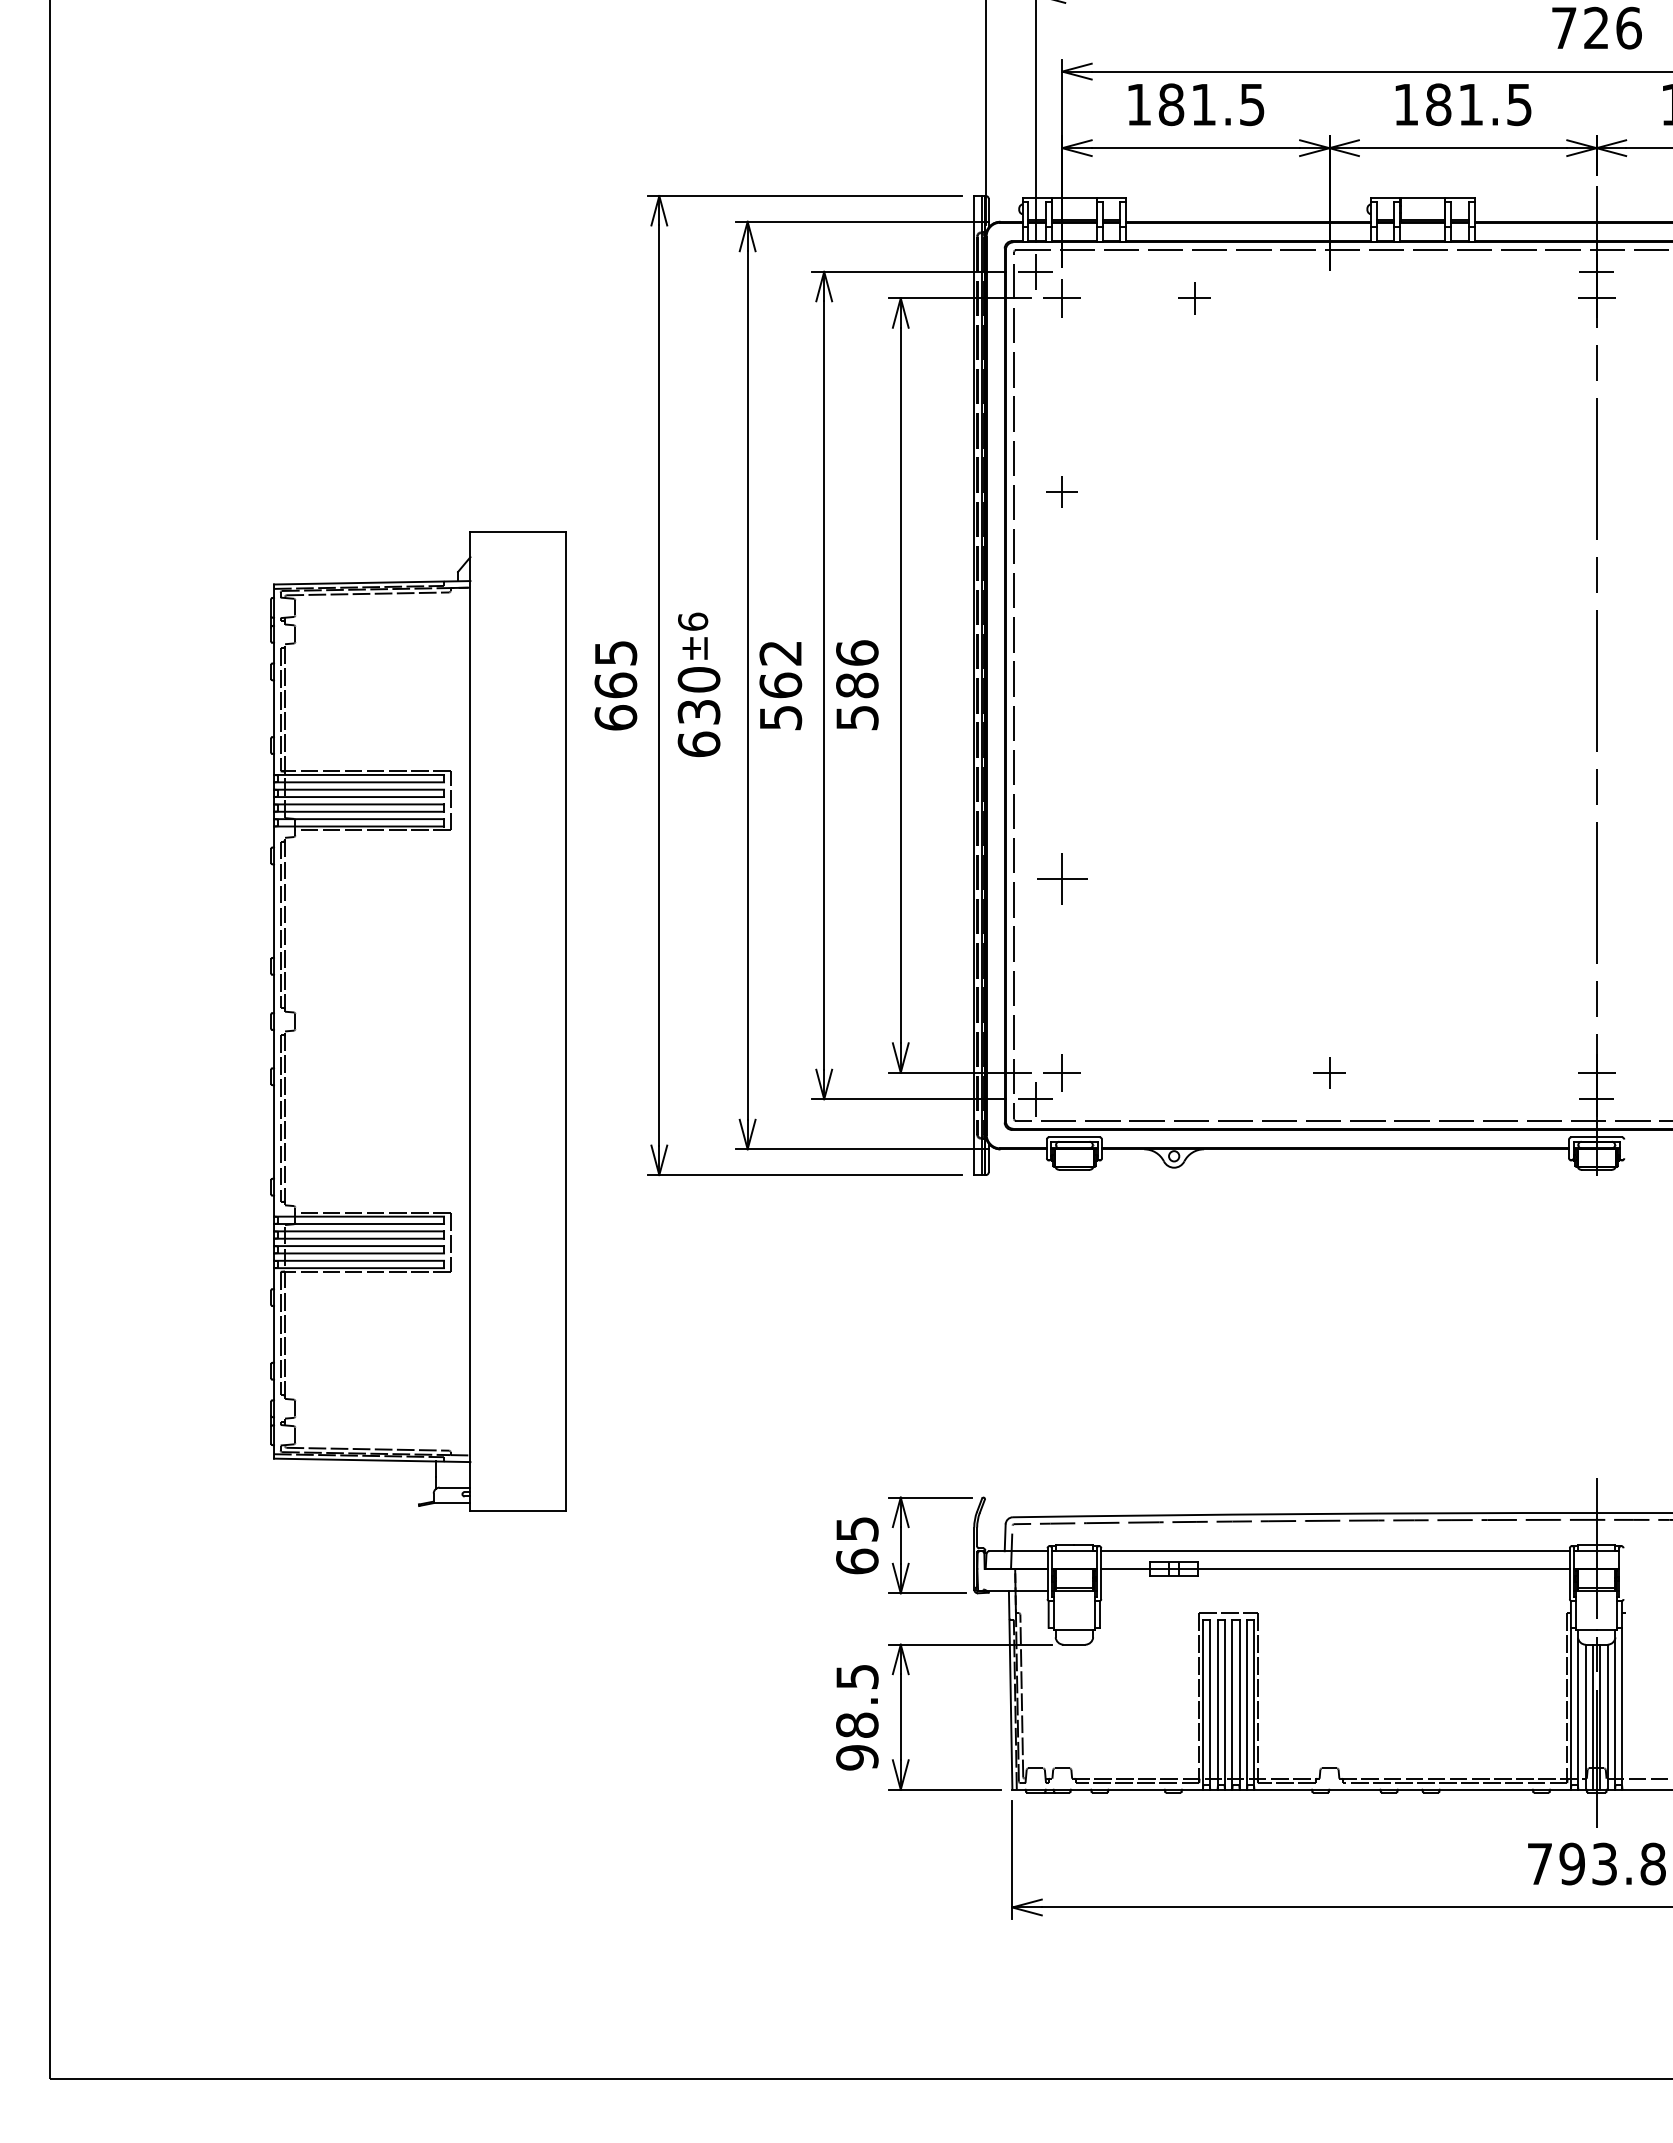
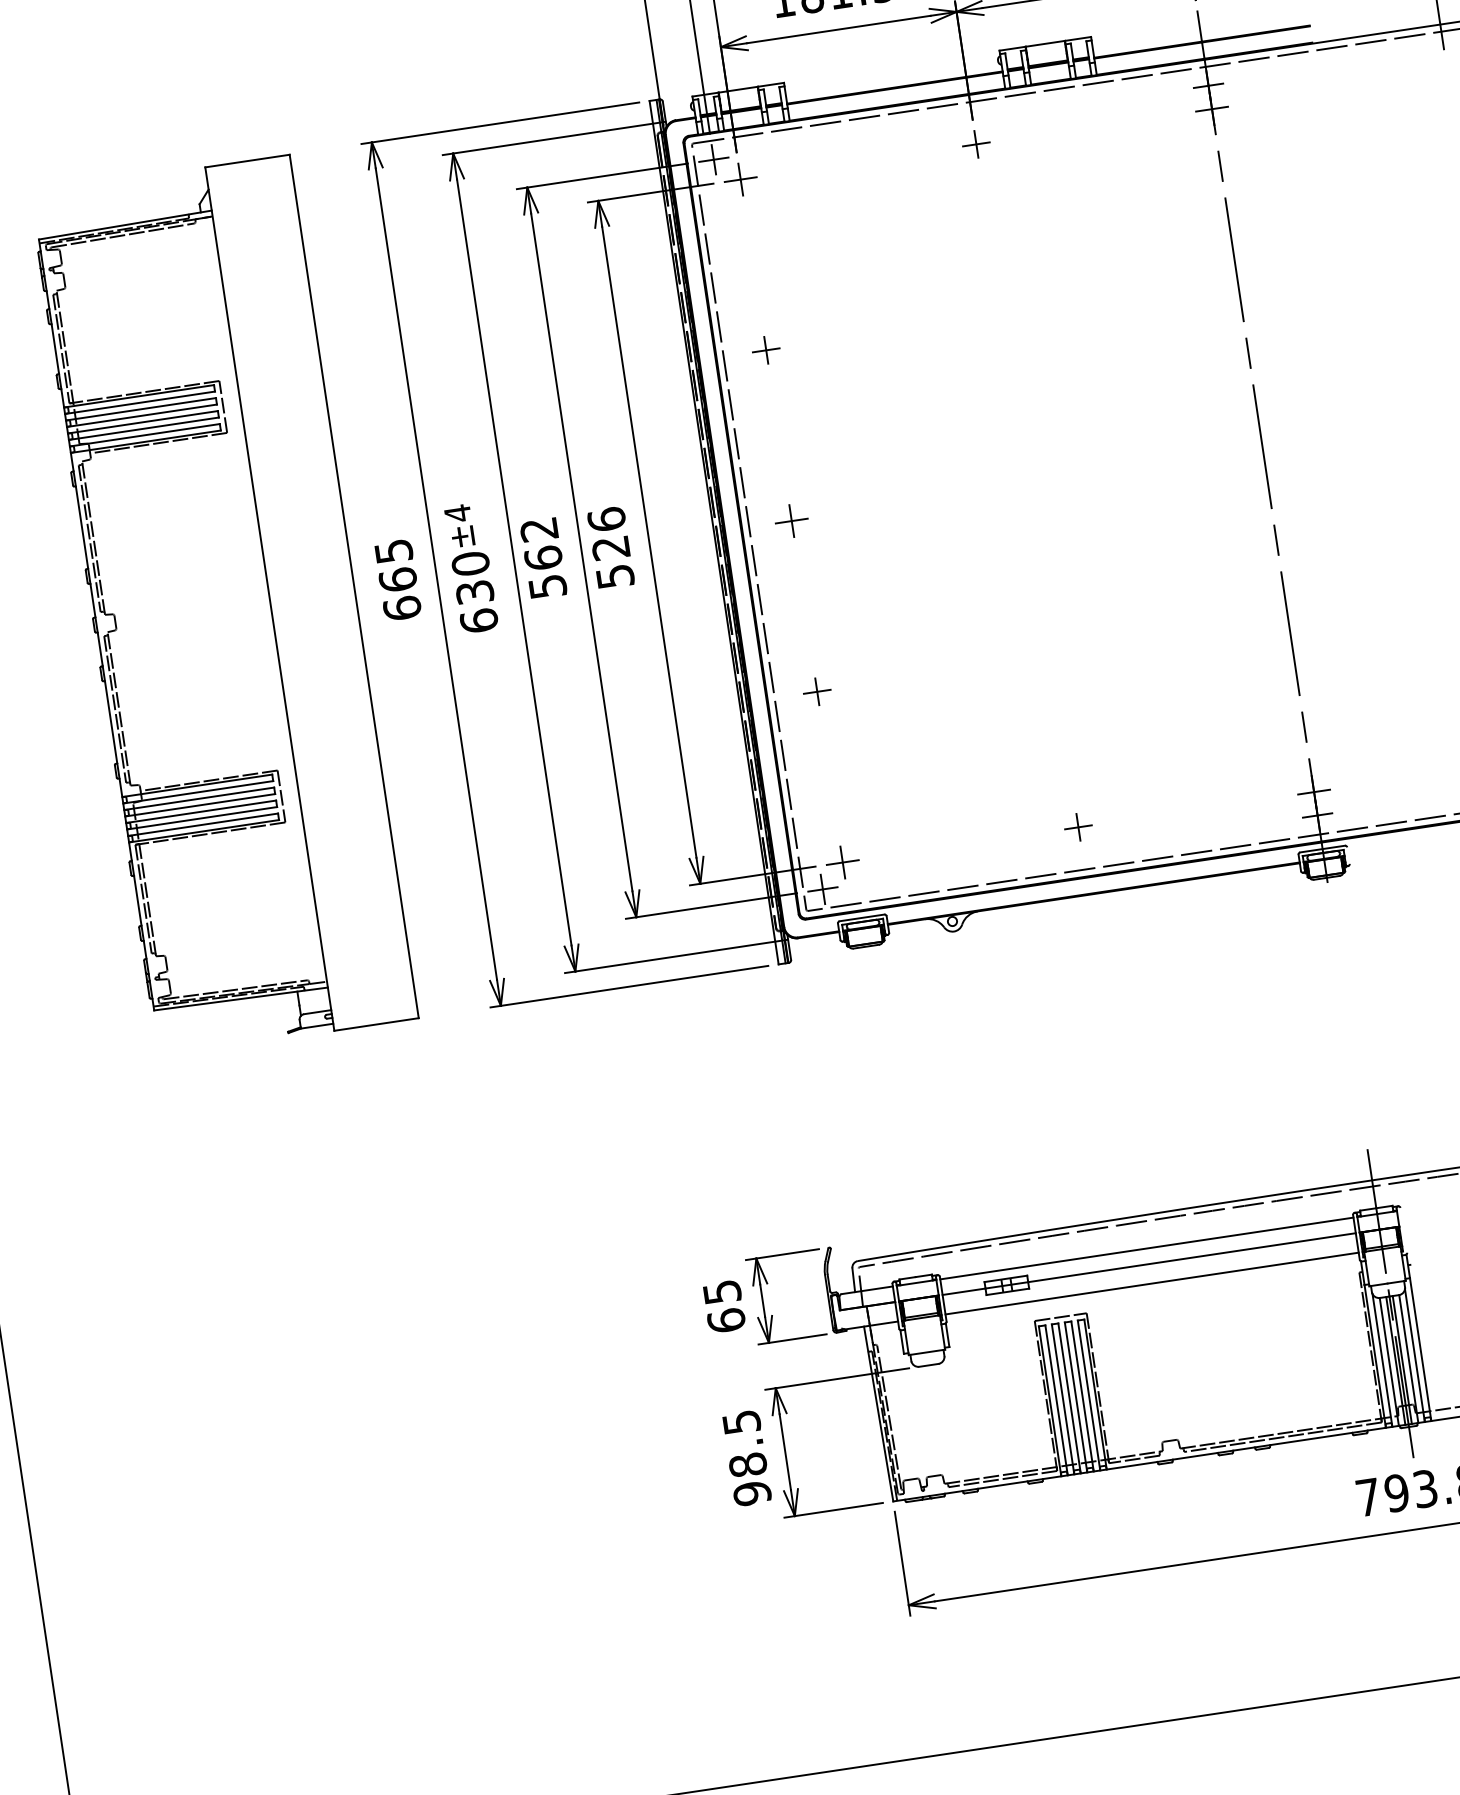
part: (1194, 298) -> (976, 144), moved
text: (693, 621) -> (458, 513), ±6 -> ±4
text: (857, 685) -> (611, 548), 586 -> 526
part: (1061, 685) -> (791, 521), added
part: (1061, 878) -> (816, 691), size x0.62
part: (418, 1021) -> (224, 605), moved
line: (1335, 1590) -> (1151, 1283), added

